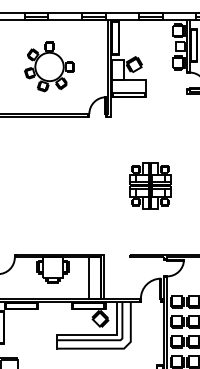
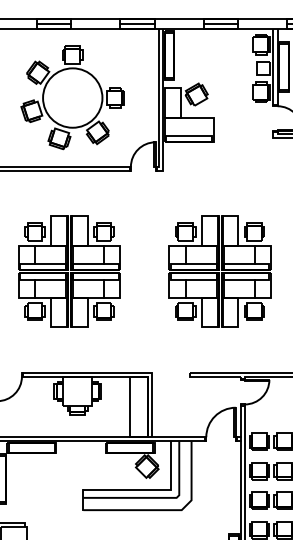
part: (49, 66) -> (72, 97), size x1.43
part: (47, 185) -> (69, 271), added
part: (150, 185) -> (220, 271), size x1.67

